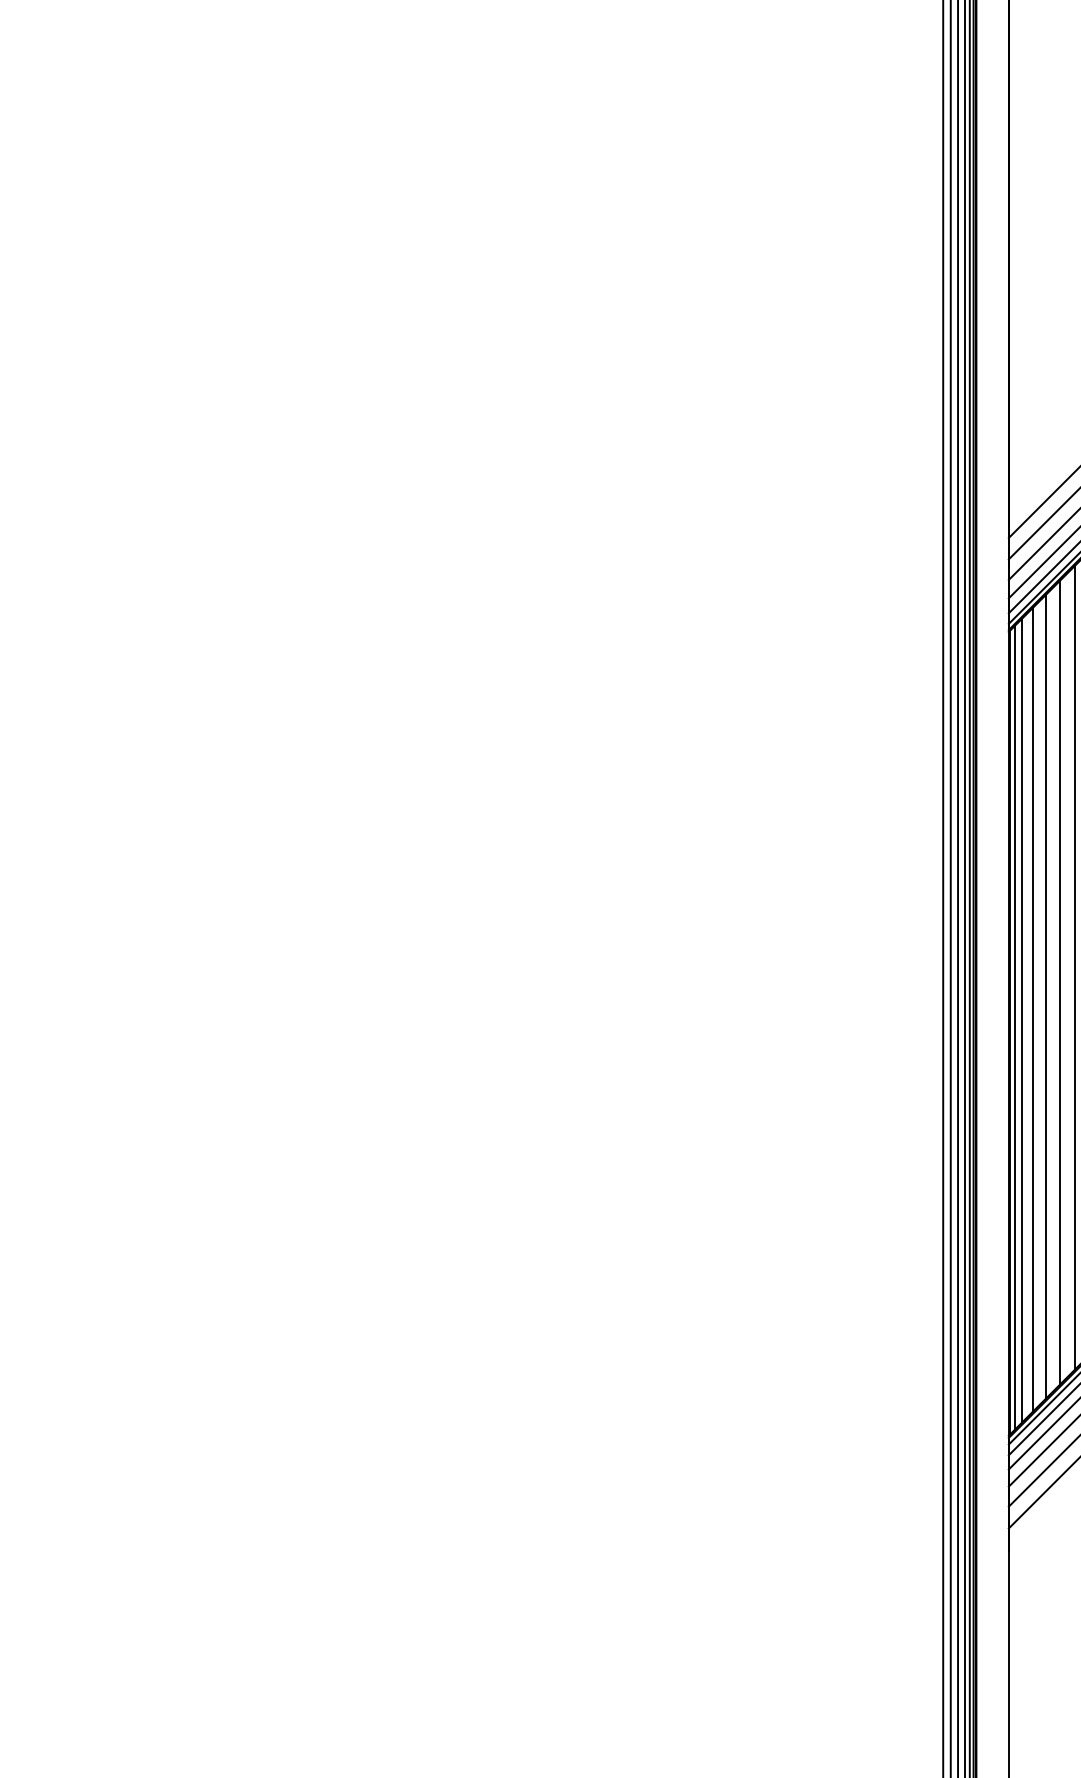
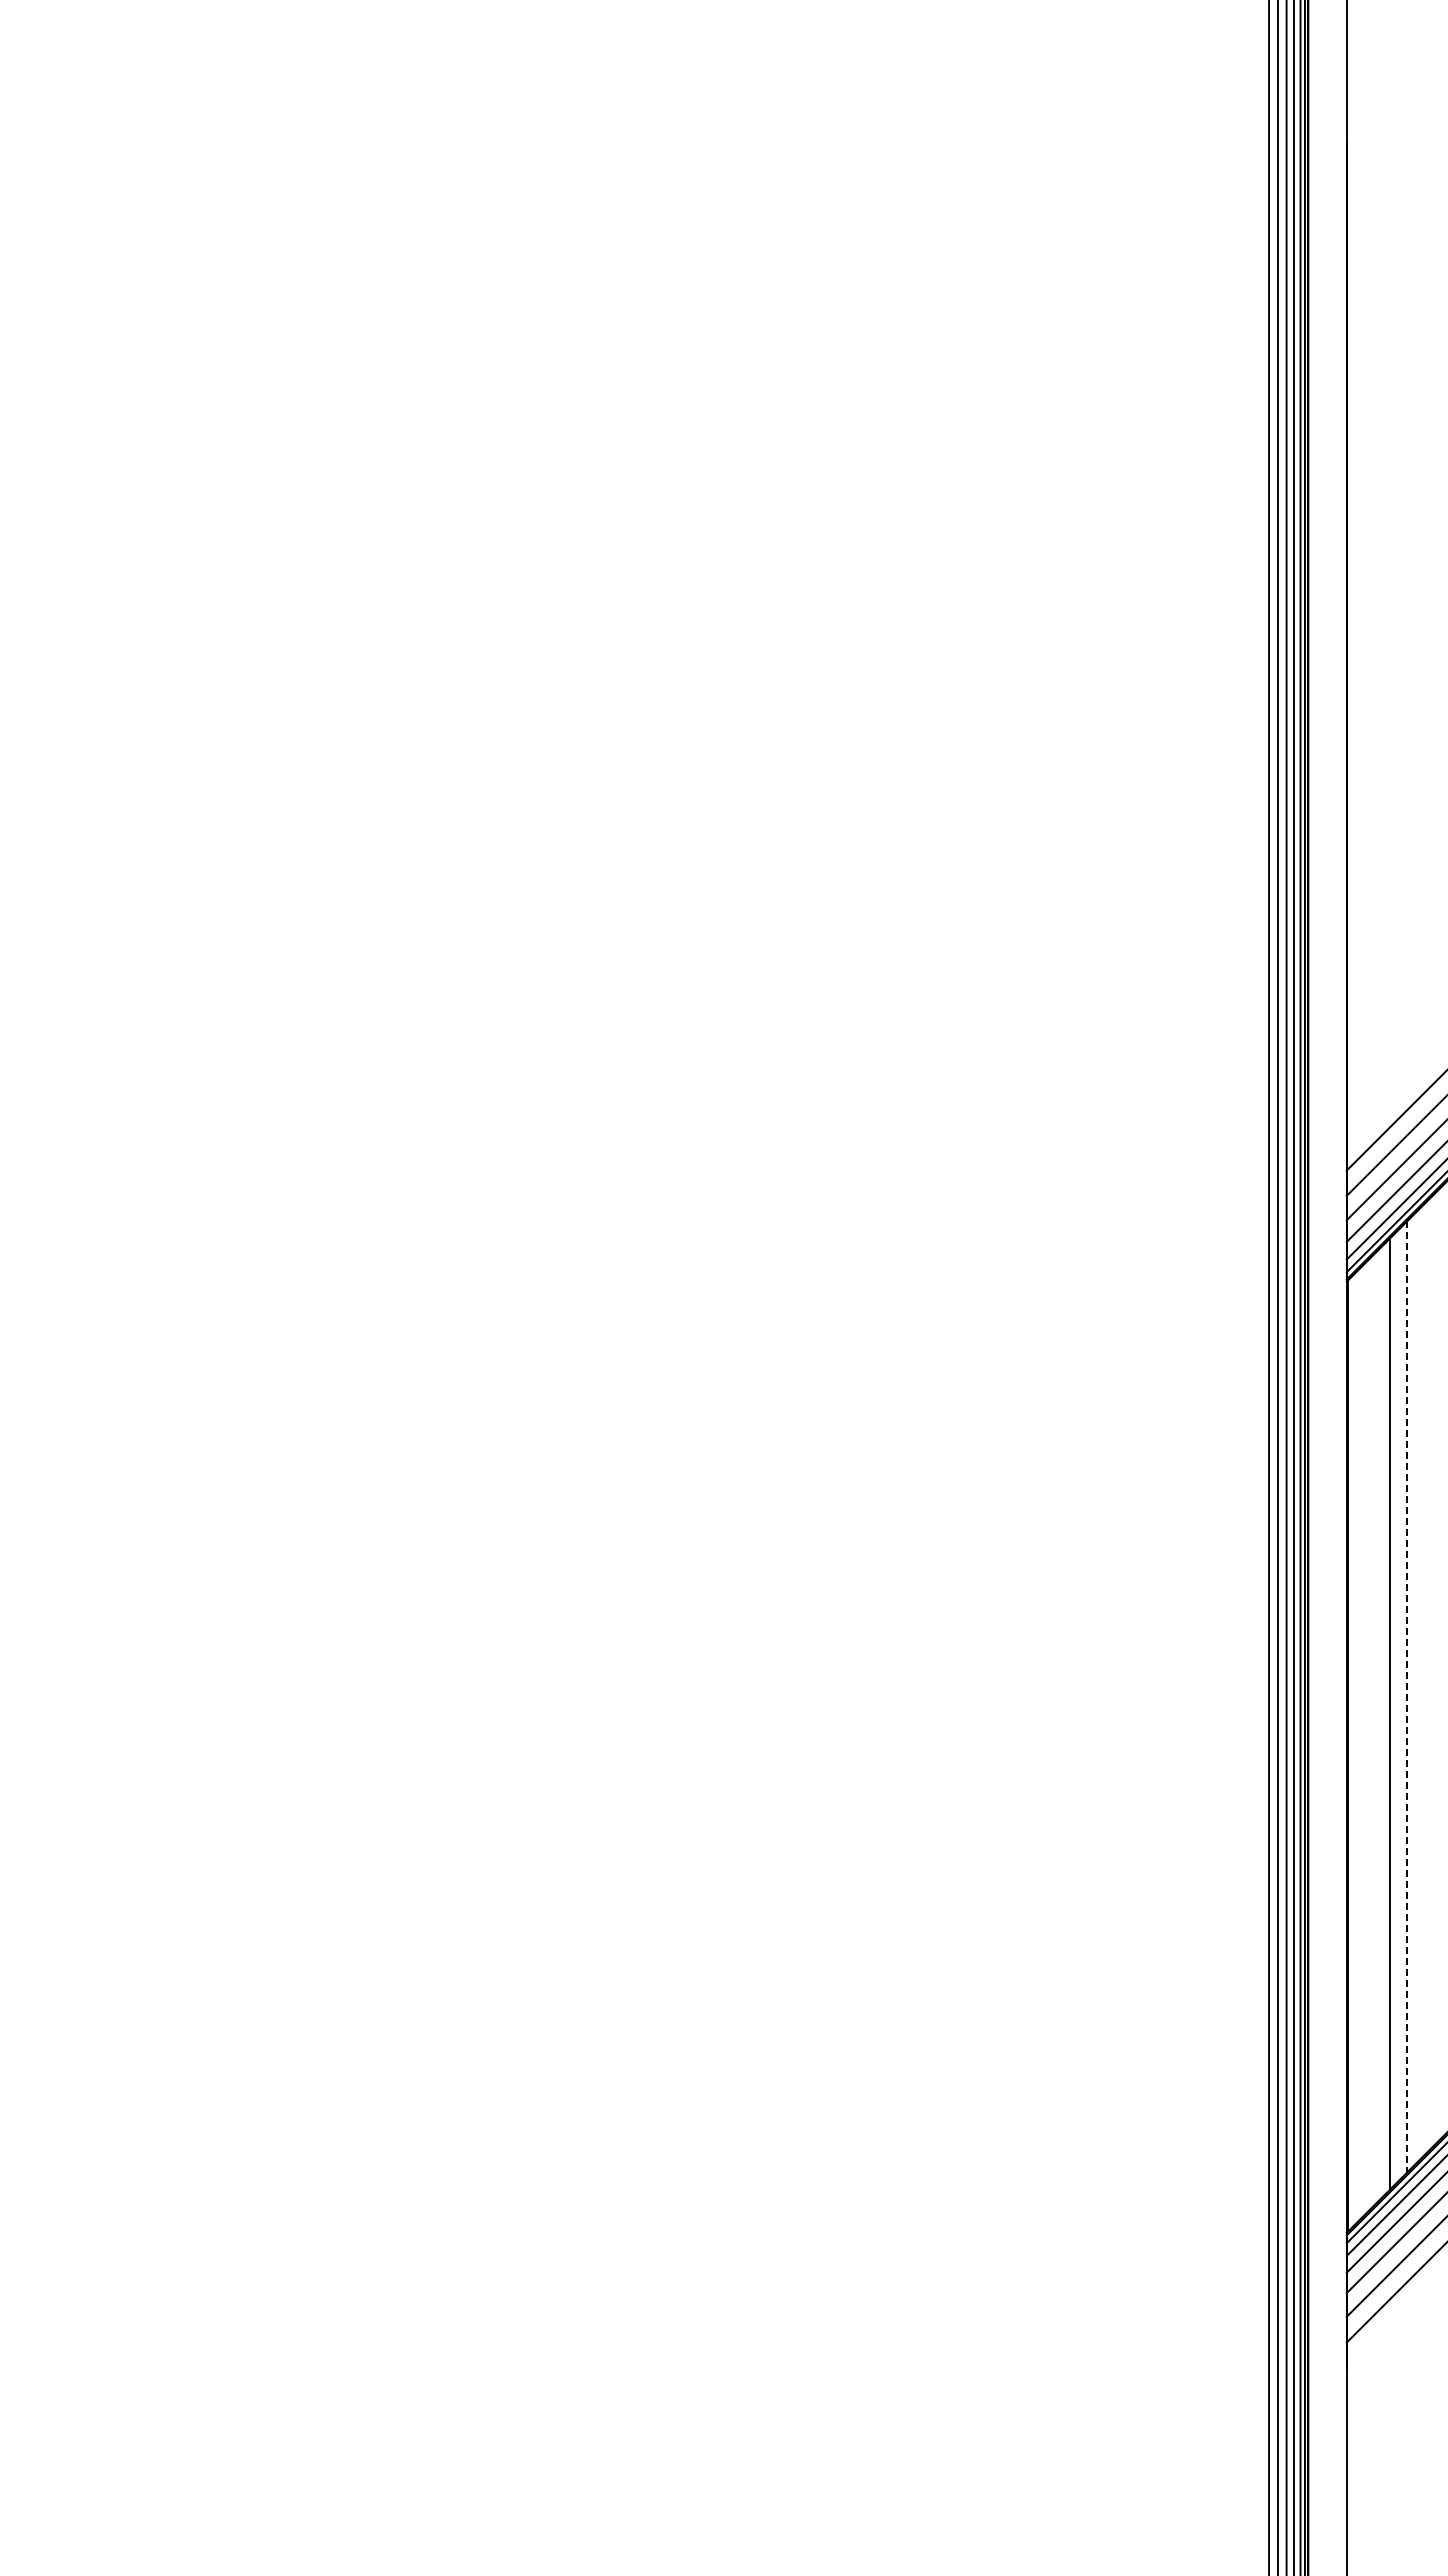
line: (1075, 967) -> (1425, 1678), removed
line: (1060, 982) -> (1407, 1696), solid -> dashed
line: (1032, 1009) -> (1374, 1728), removed
line: (1022, 1020) -> (1362, 1741), removed
line: (1014, 1028) -> (1353, 1750), removed

